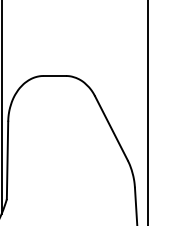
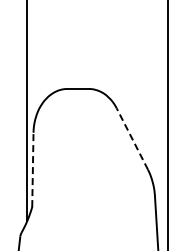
line: (111, 127) -> (132, 138), solid -> dashed
line: (7, 160) -> (32, 169), solid -> dashed

